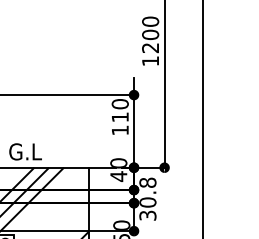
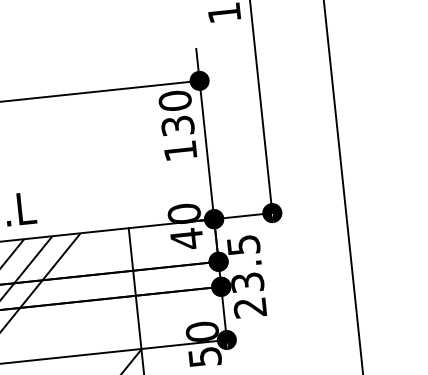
text: (119, 117) -> (176, 126), 110 -> 130
text: (147, 198) -> (245, 275), 30.8 -> 23.5

